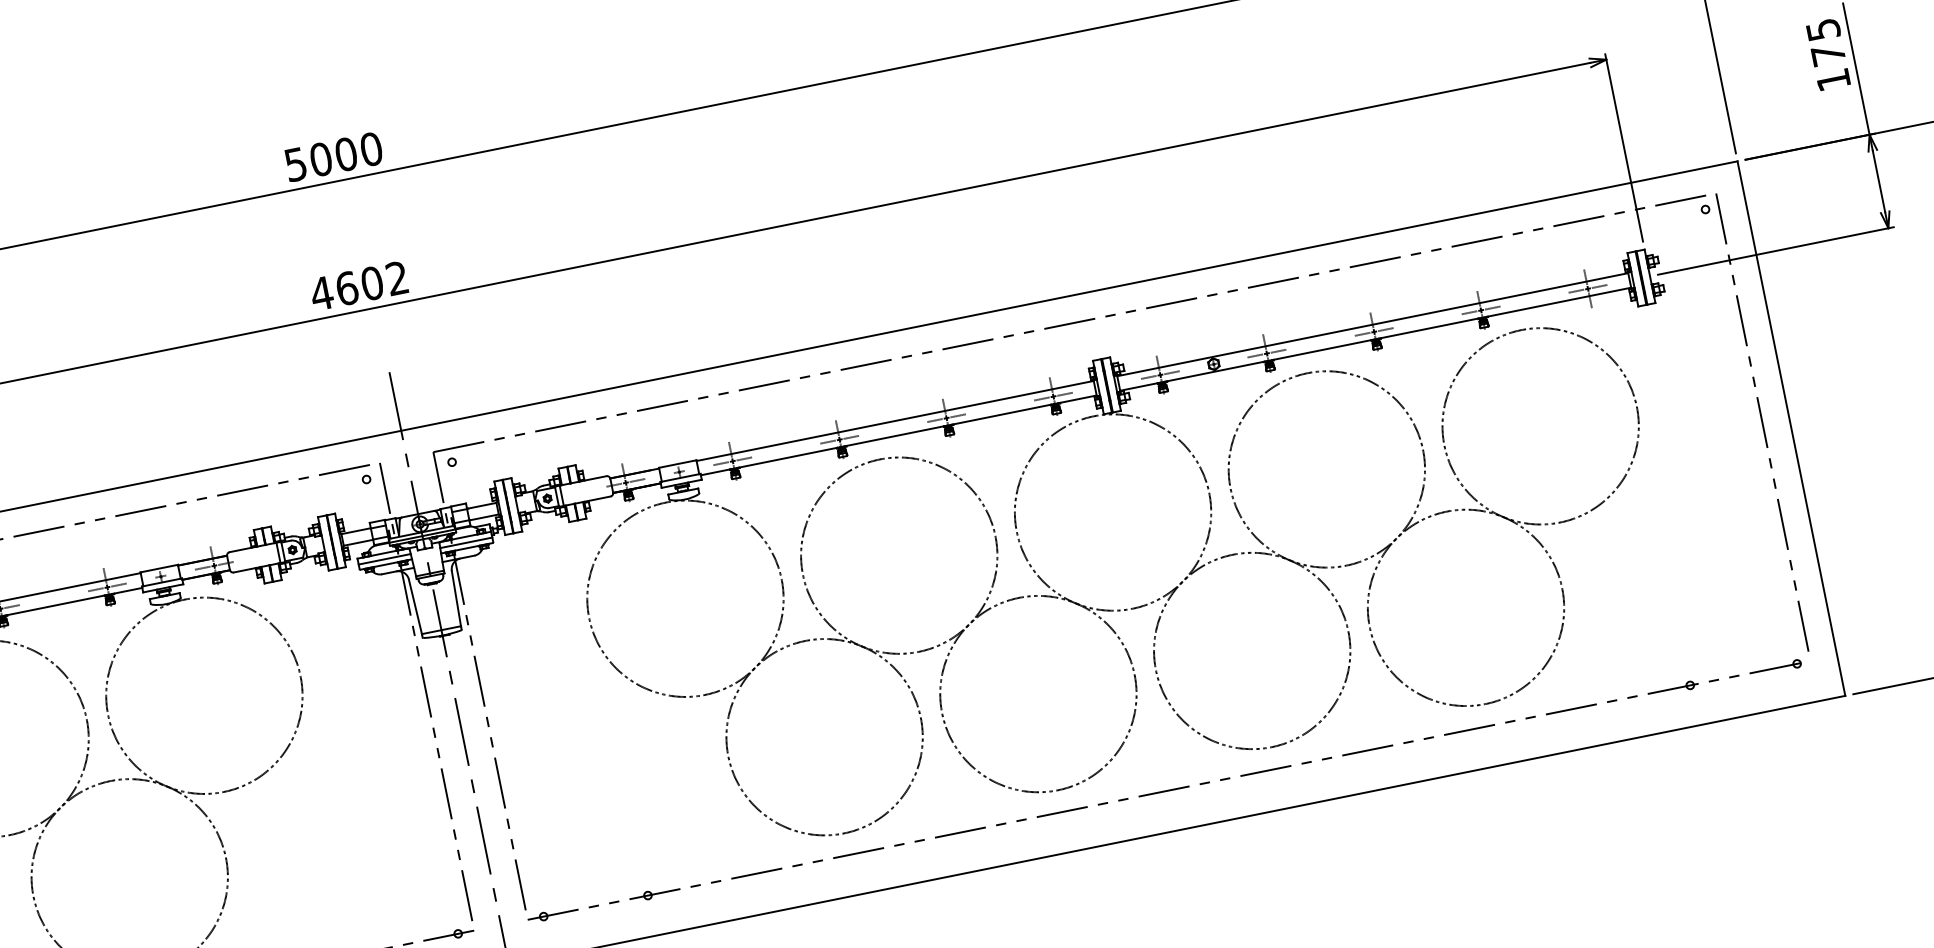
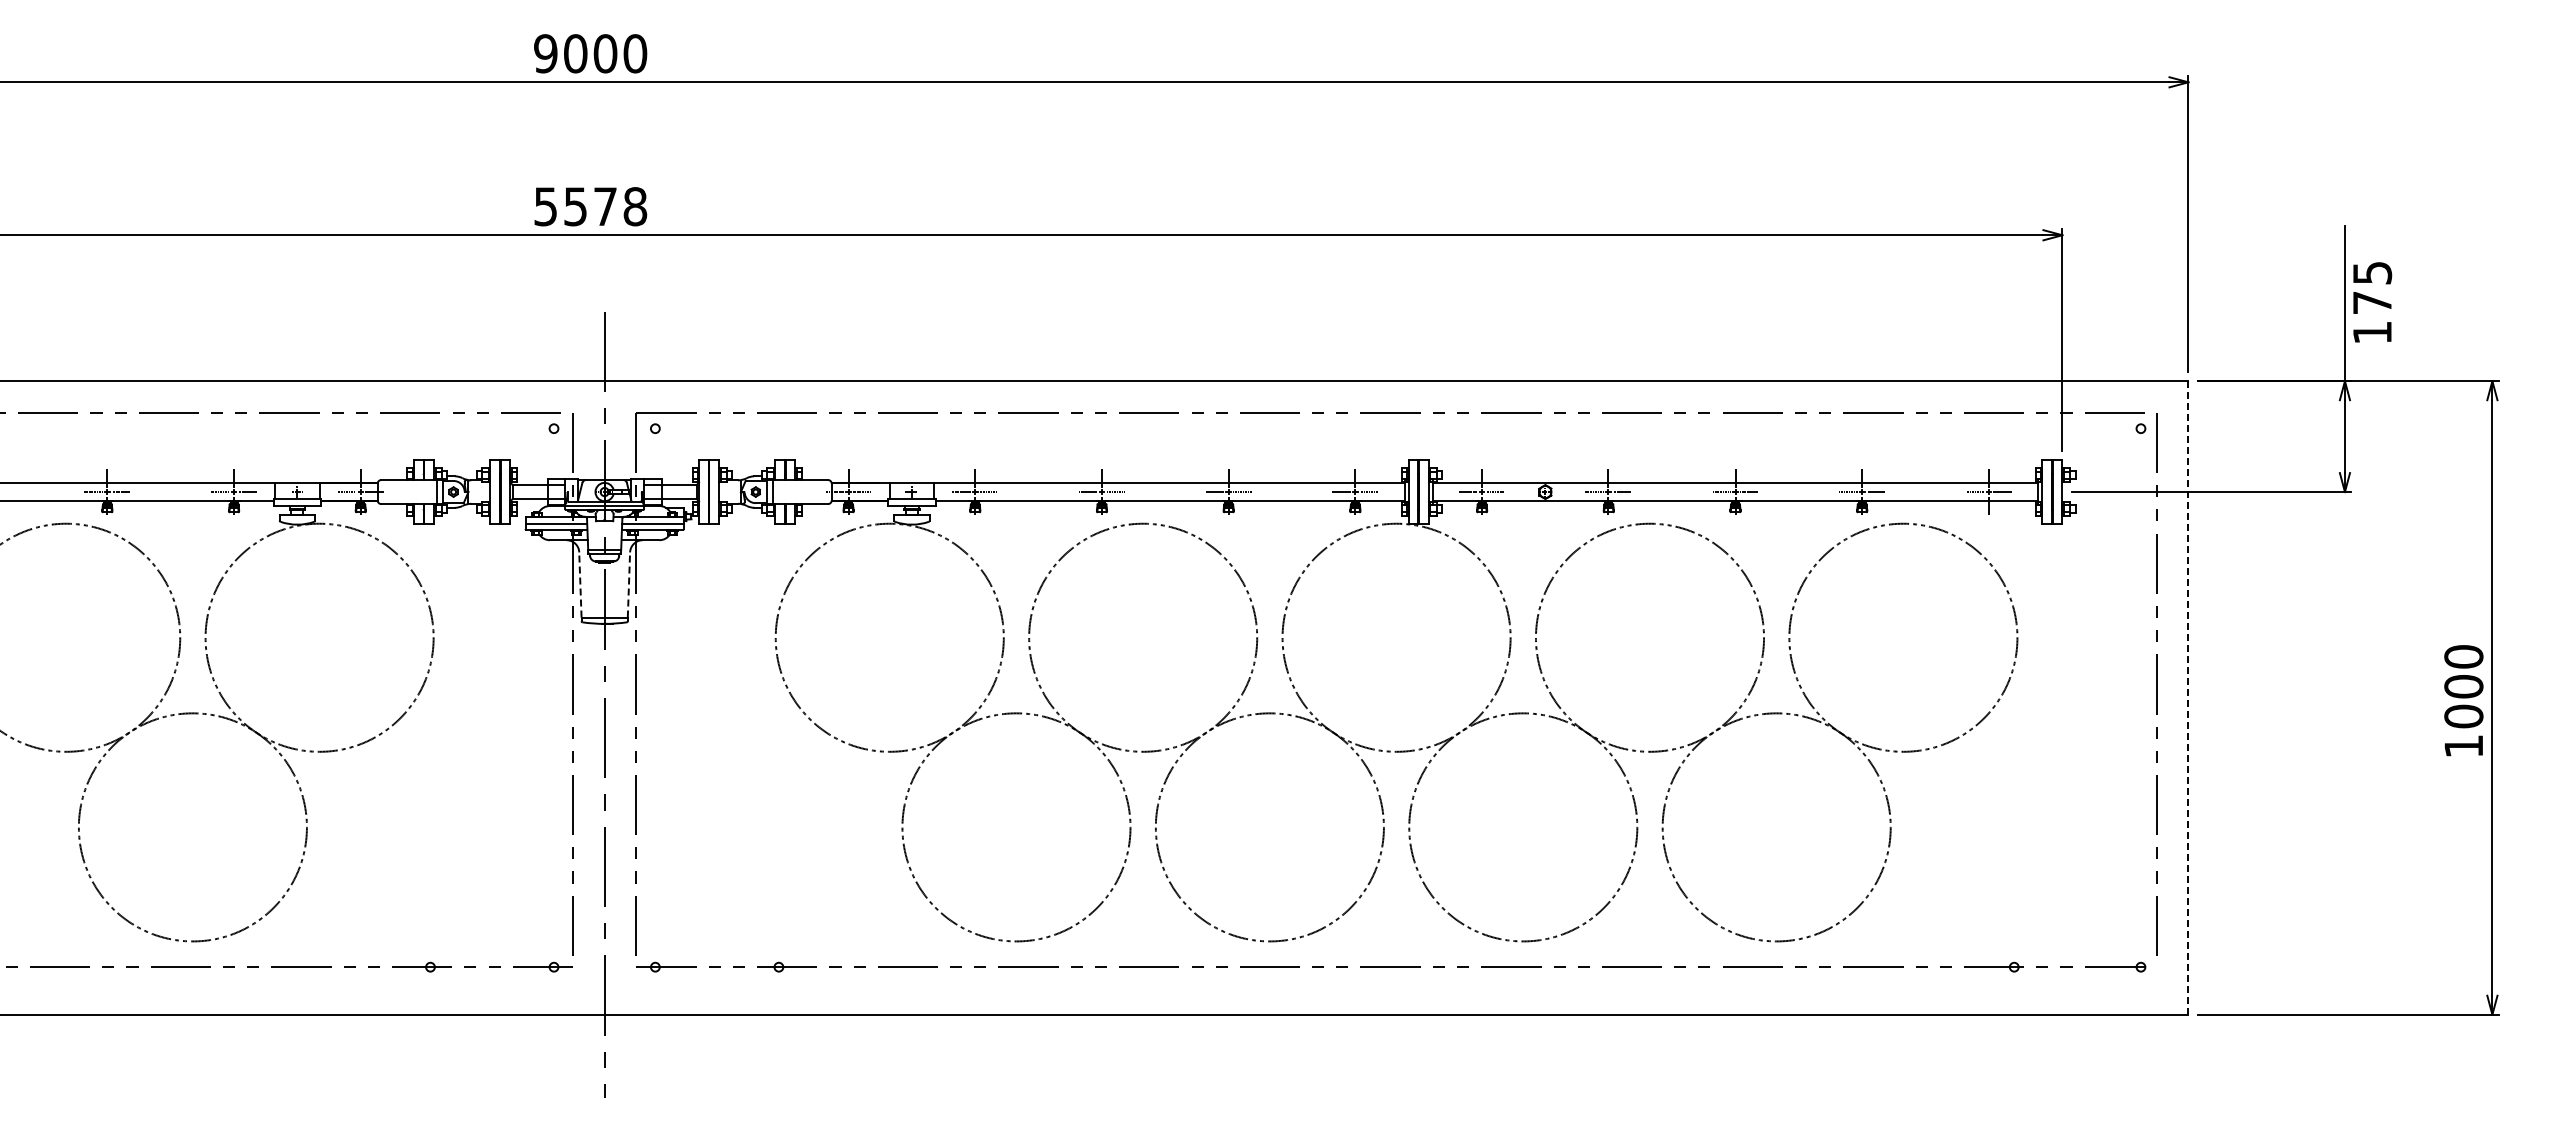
text: (1828, 54) -> (2372, 302), moved
text: (295, 164) -> (545, 53), 5000 -> 9000
text: (359, 285) -> (590, 206), 4602 -> 5578
line: (1791, 428) -> (2188, 697), solid -> dashed
line: (455, 598) -> (628, 584), solid -> dashed
line: (415, 606) -> (580, 584), solid -> dashed

